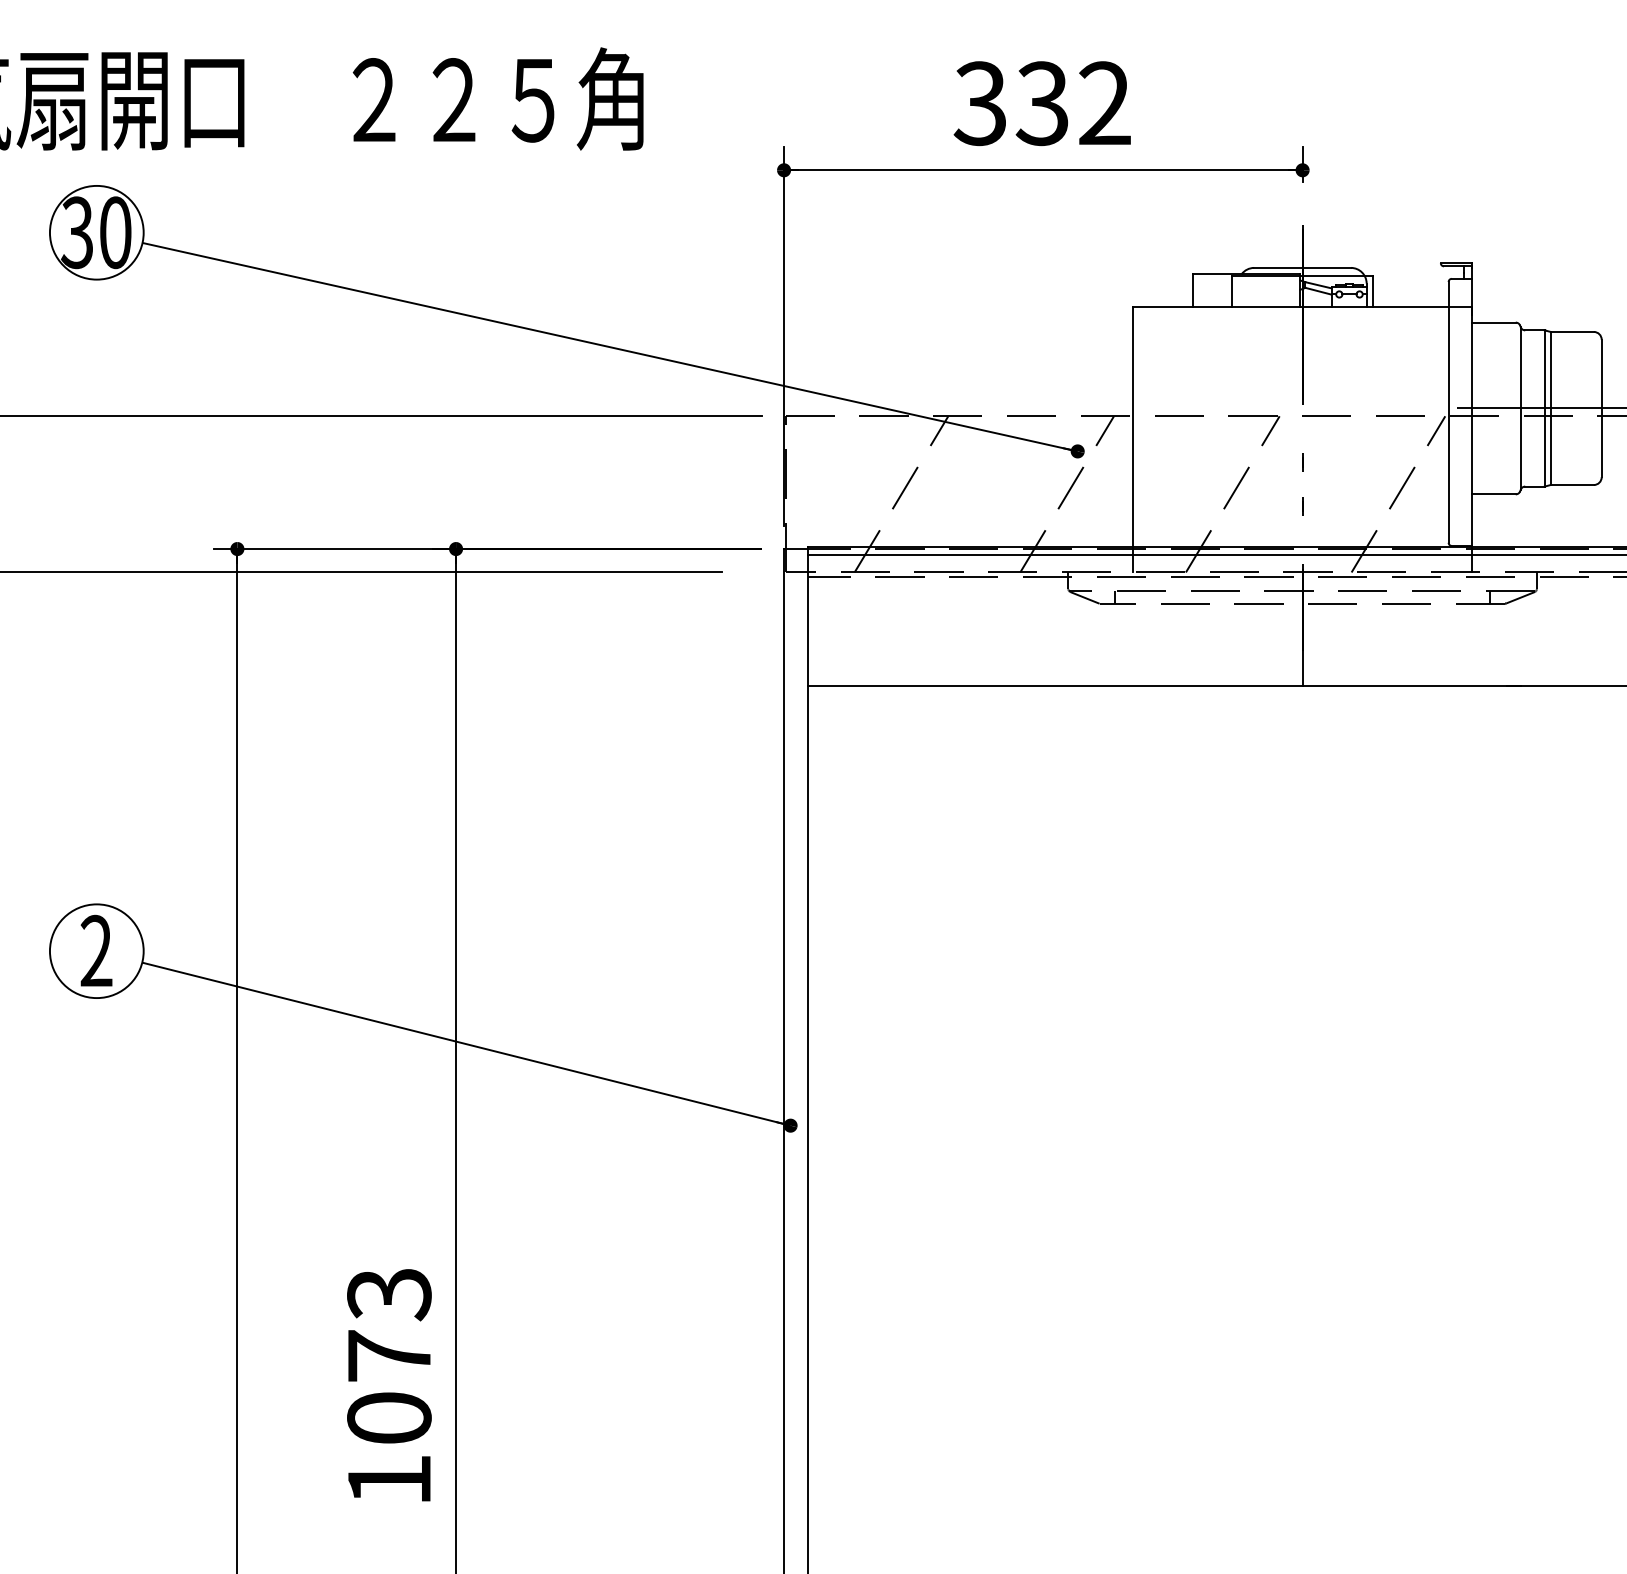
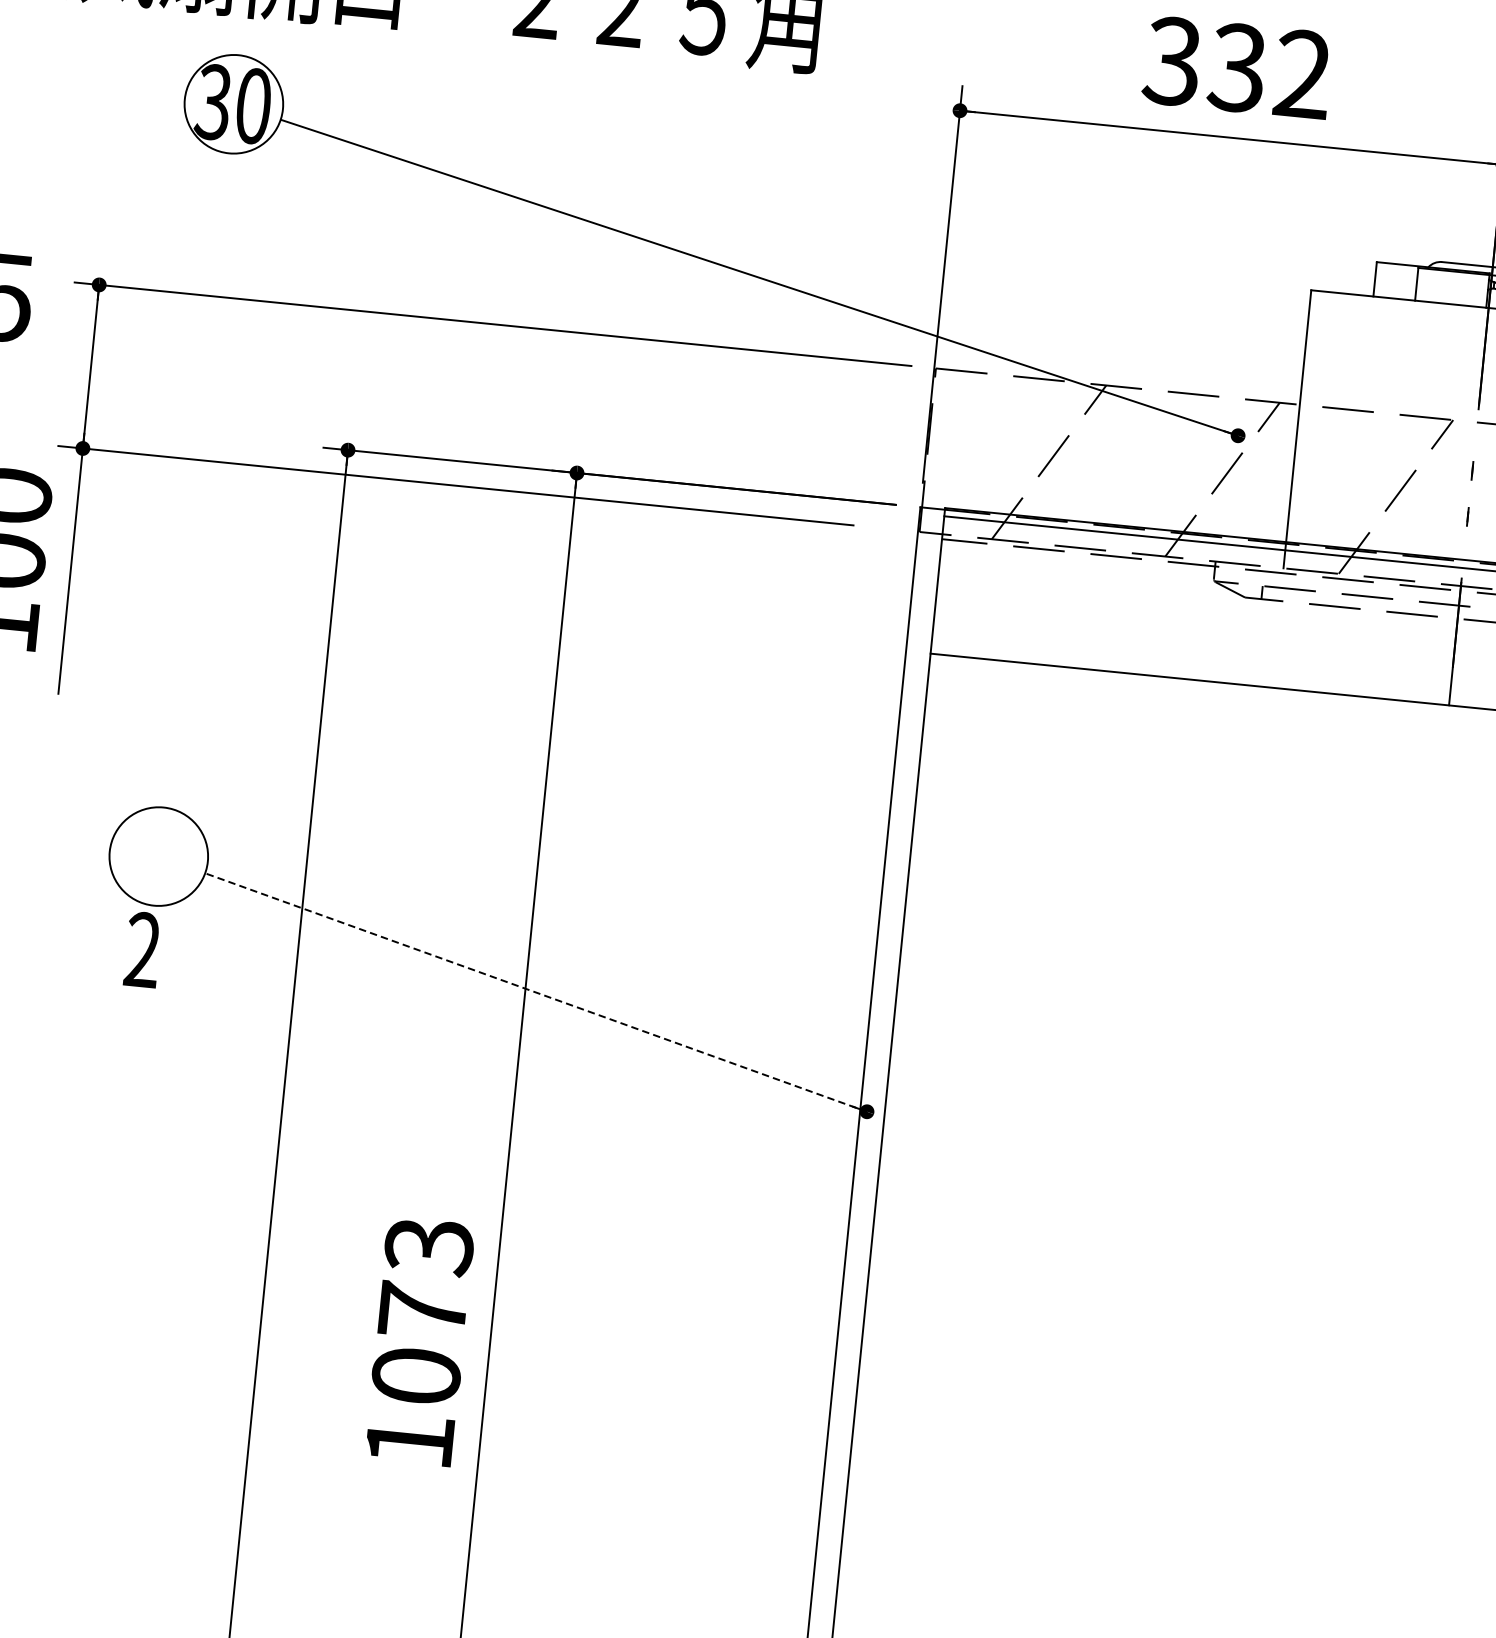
text: (96, 950) -> (142, 949), moved
line: (465, 1044) -> (535, 992), solid -> dashed

